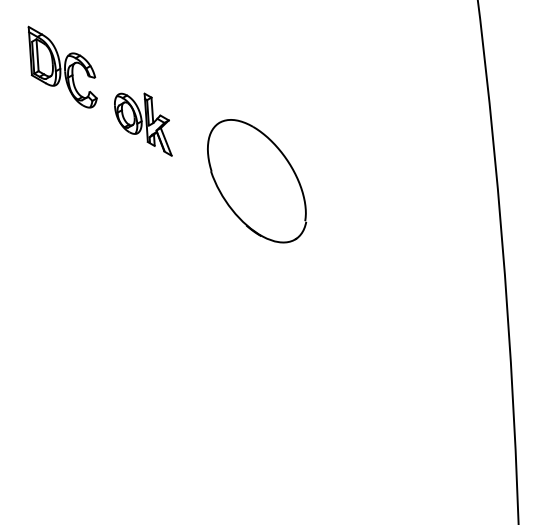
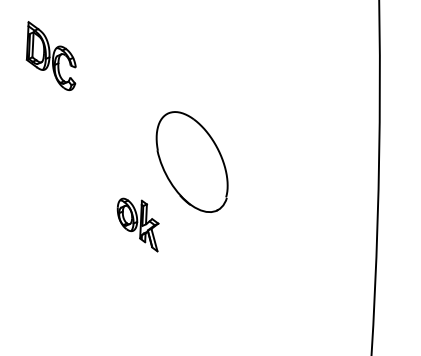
part: (143, 124) -> (138, 224), moved

